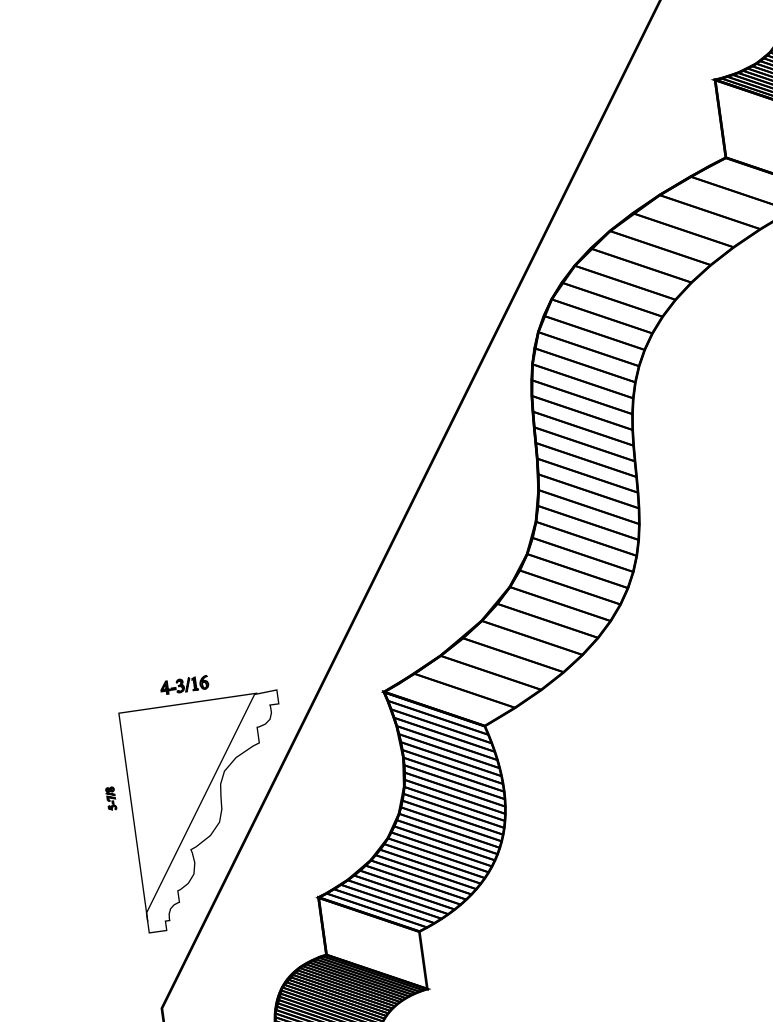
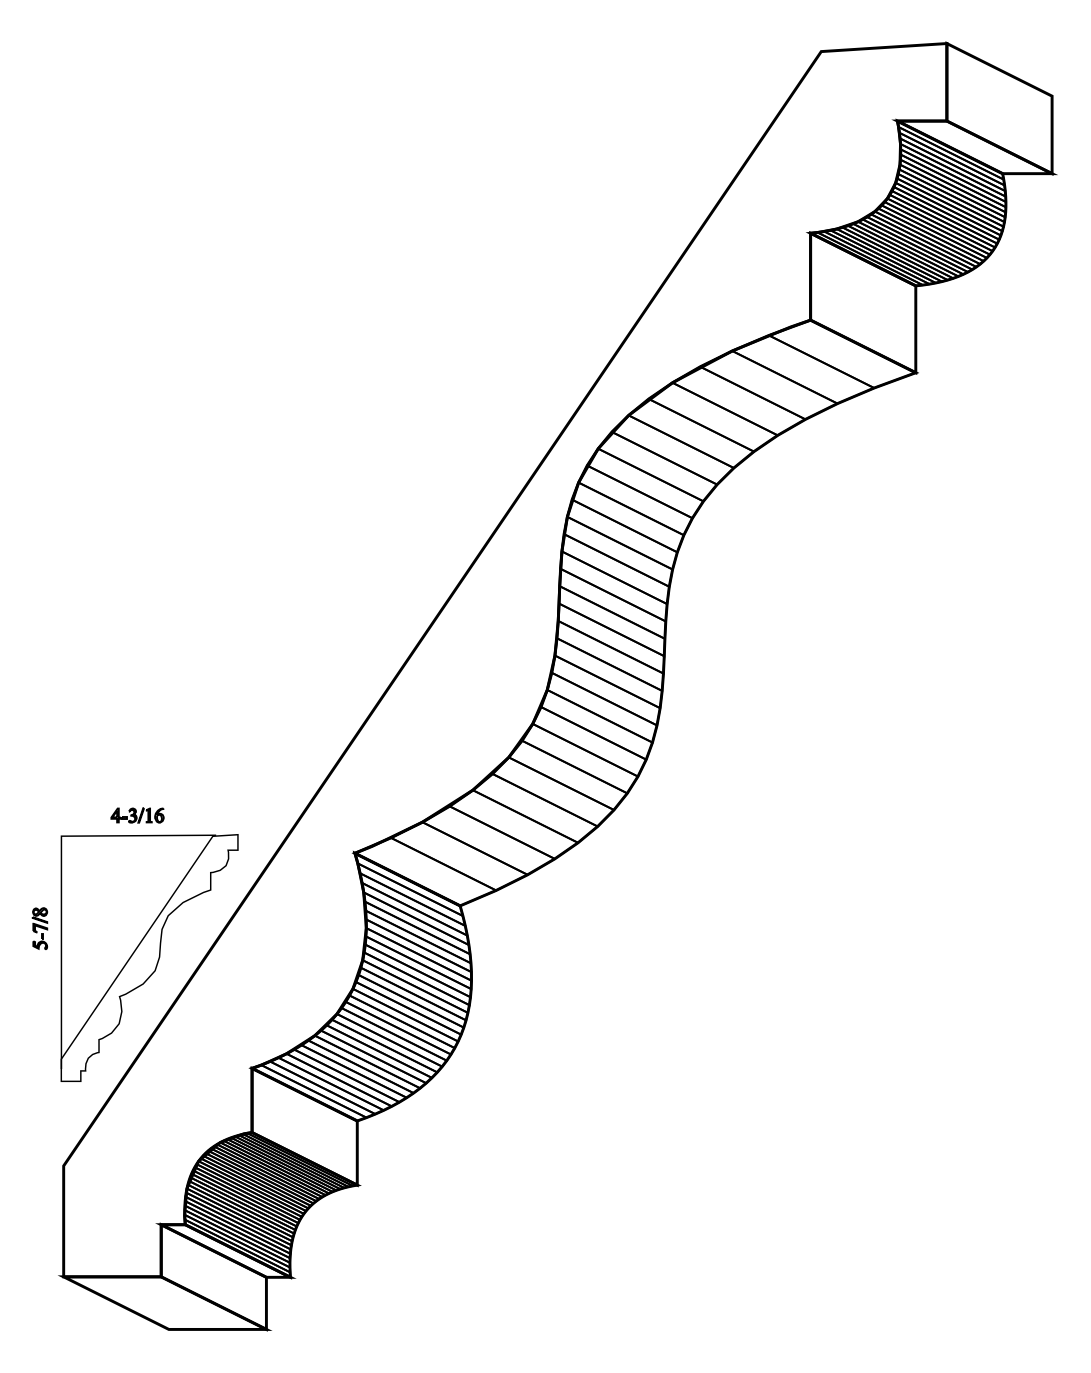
part: (110, 798) -> (39, 928), size x1.67

